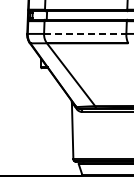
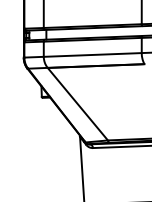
line: (85, 33) -> (93, 54), dashed -> solid

